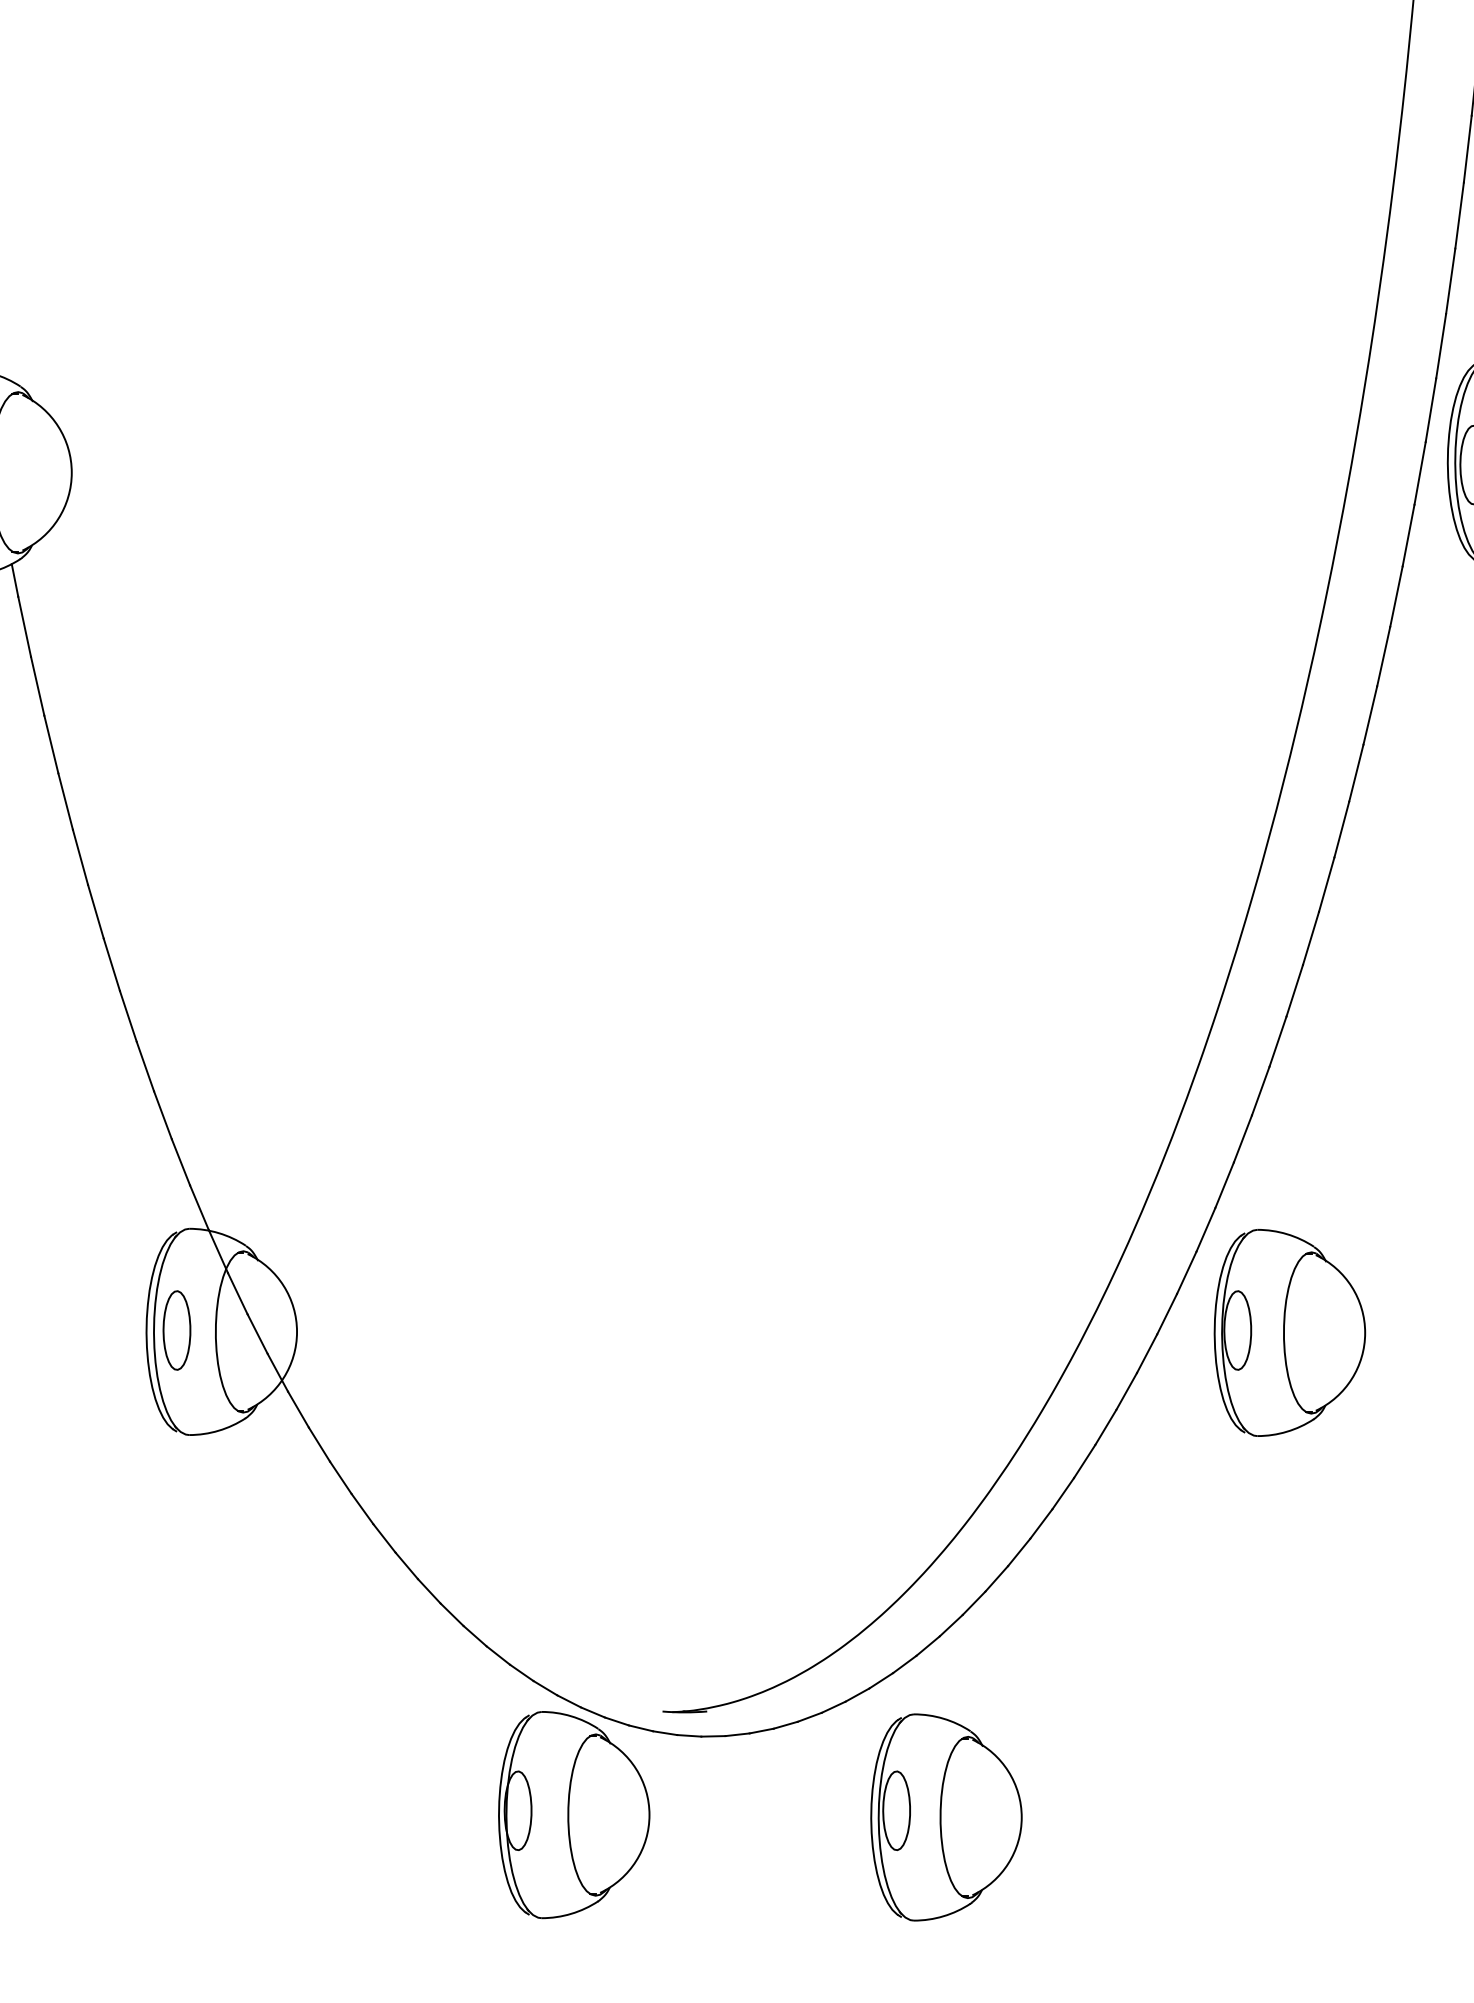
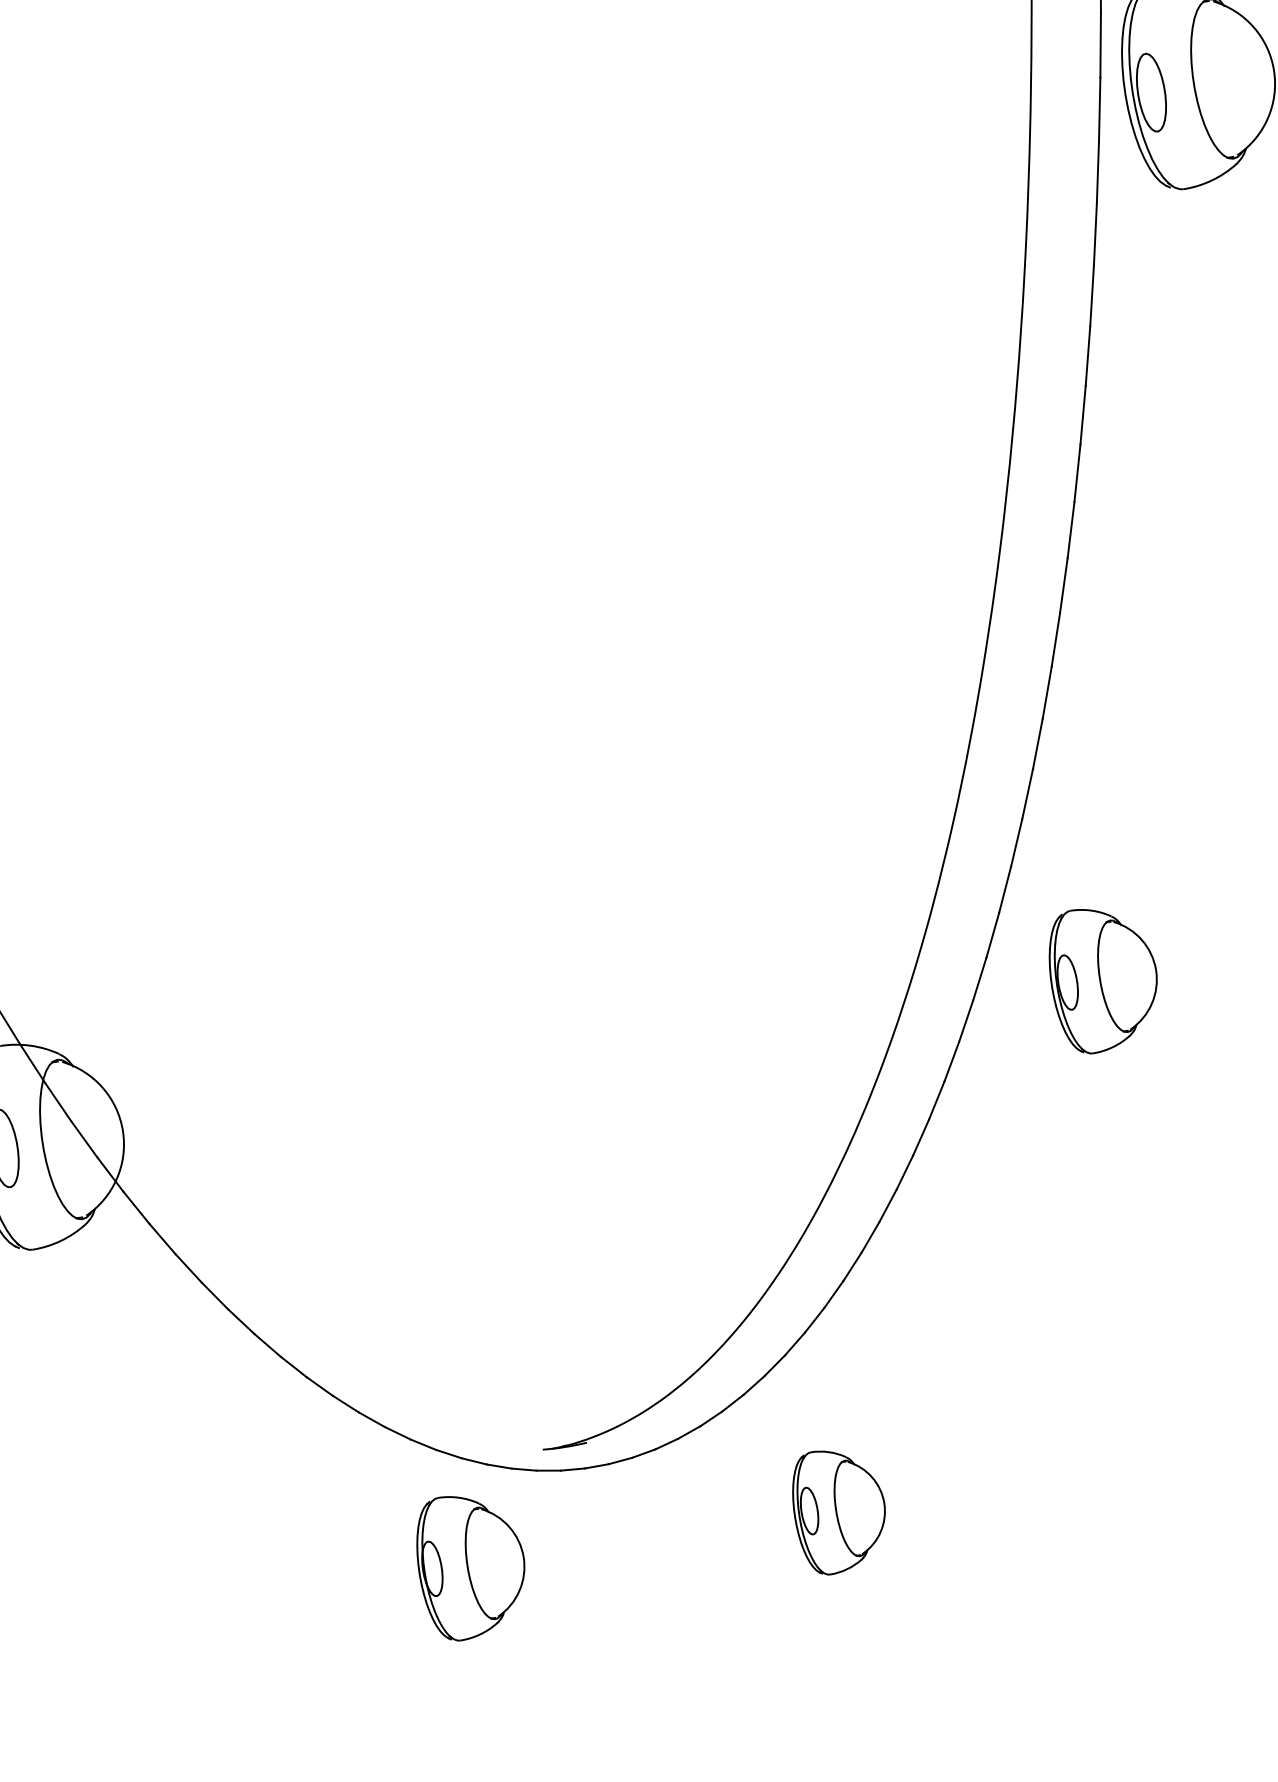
part: (1289, 1332) -> (1103, 978), size x0.7
part: (574, 1815) -> (471, 1566), size x0.7
part: (946, 1817) -> (839, 1510), size x0.6

